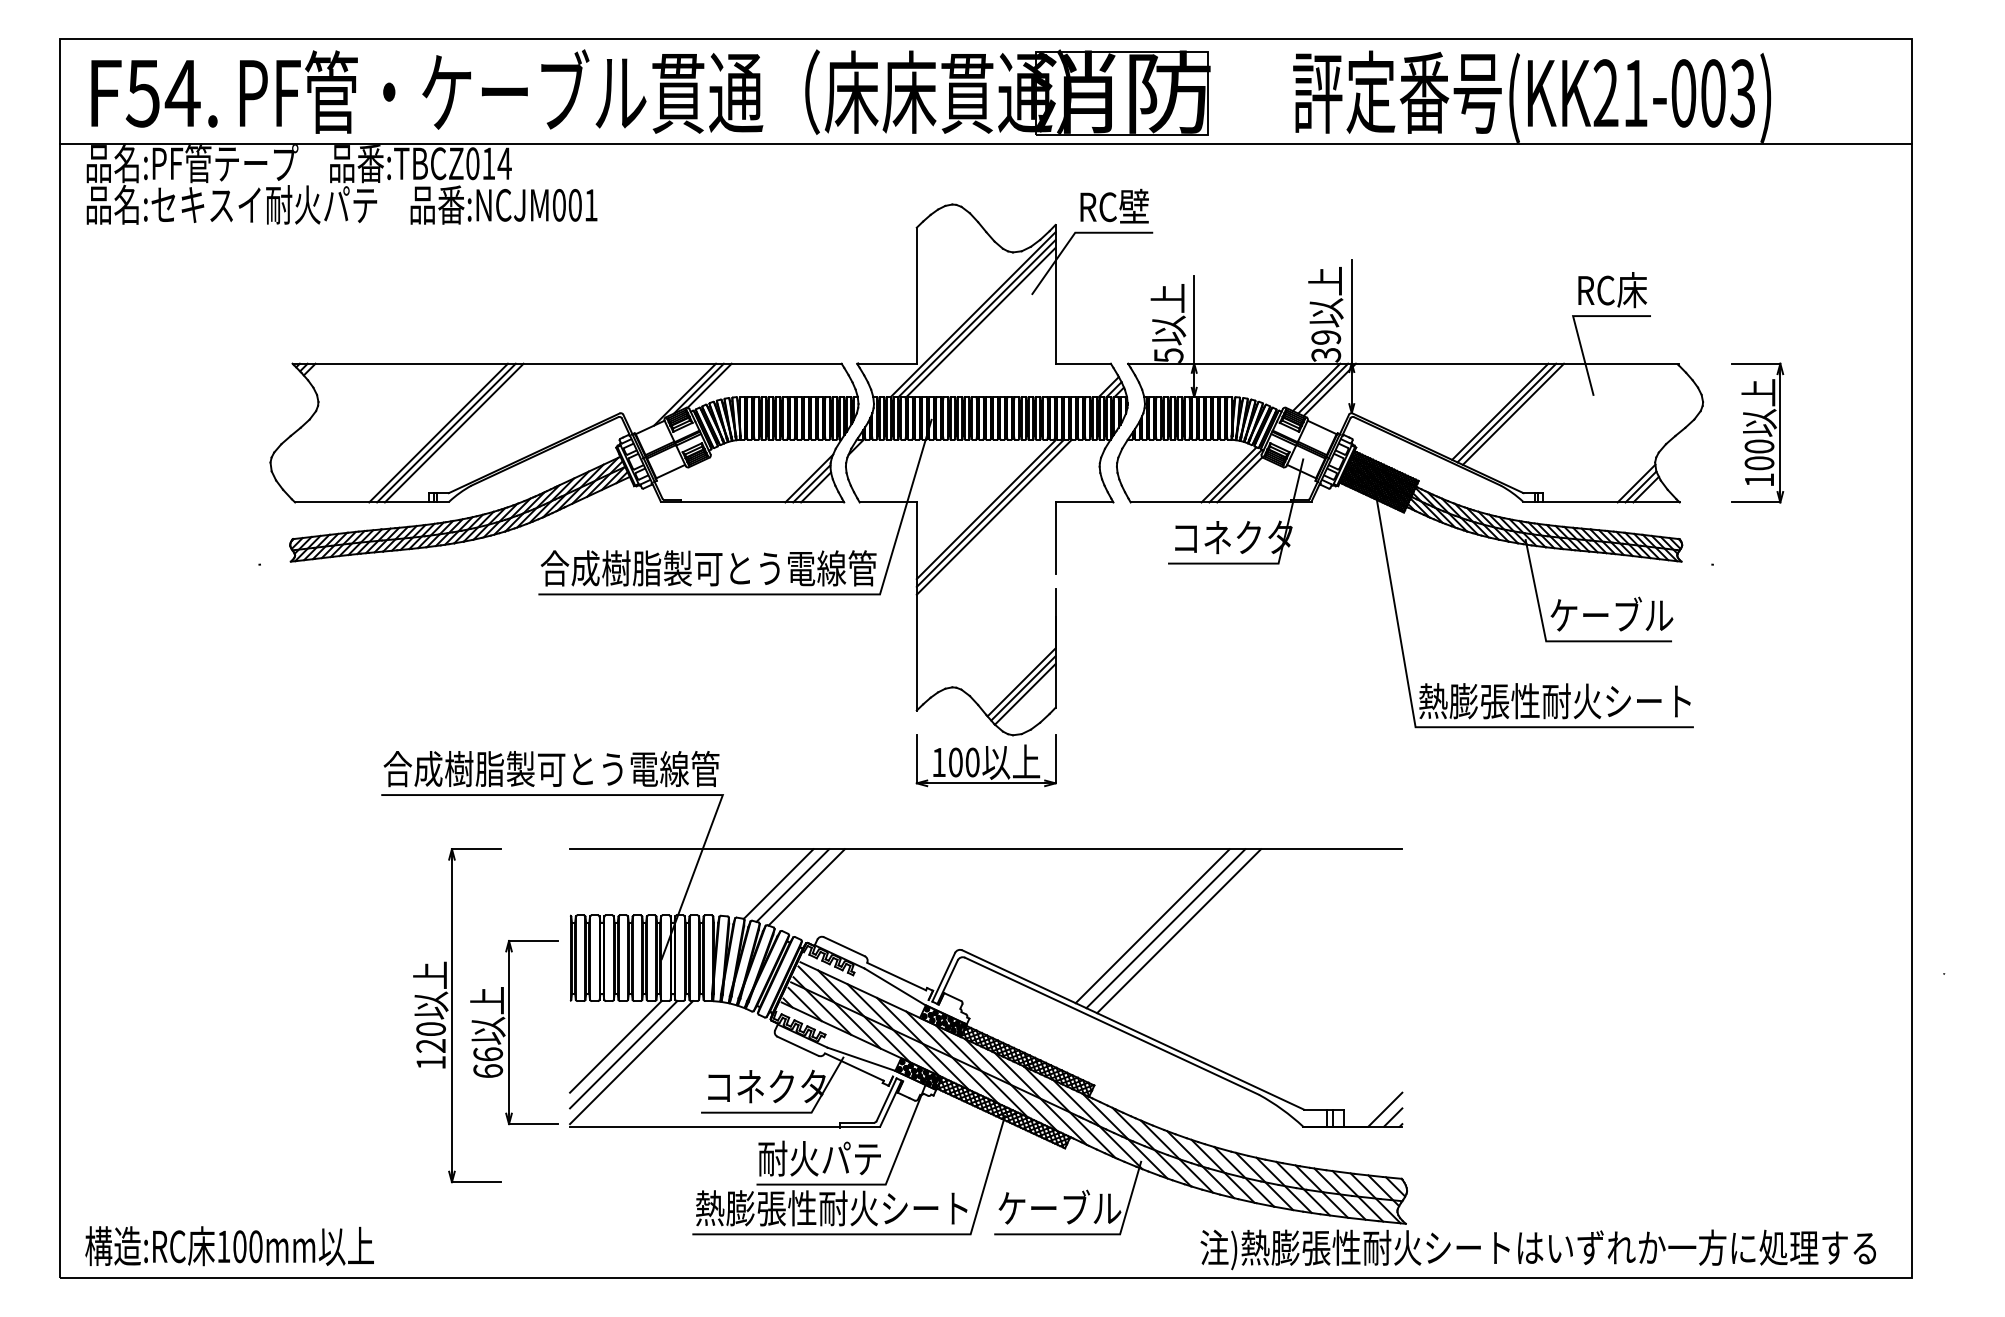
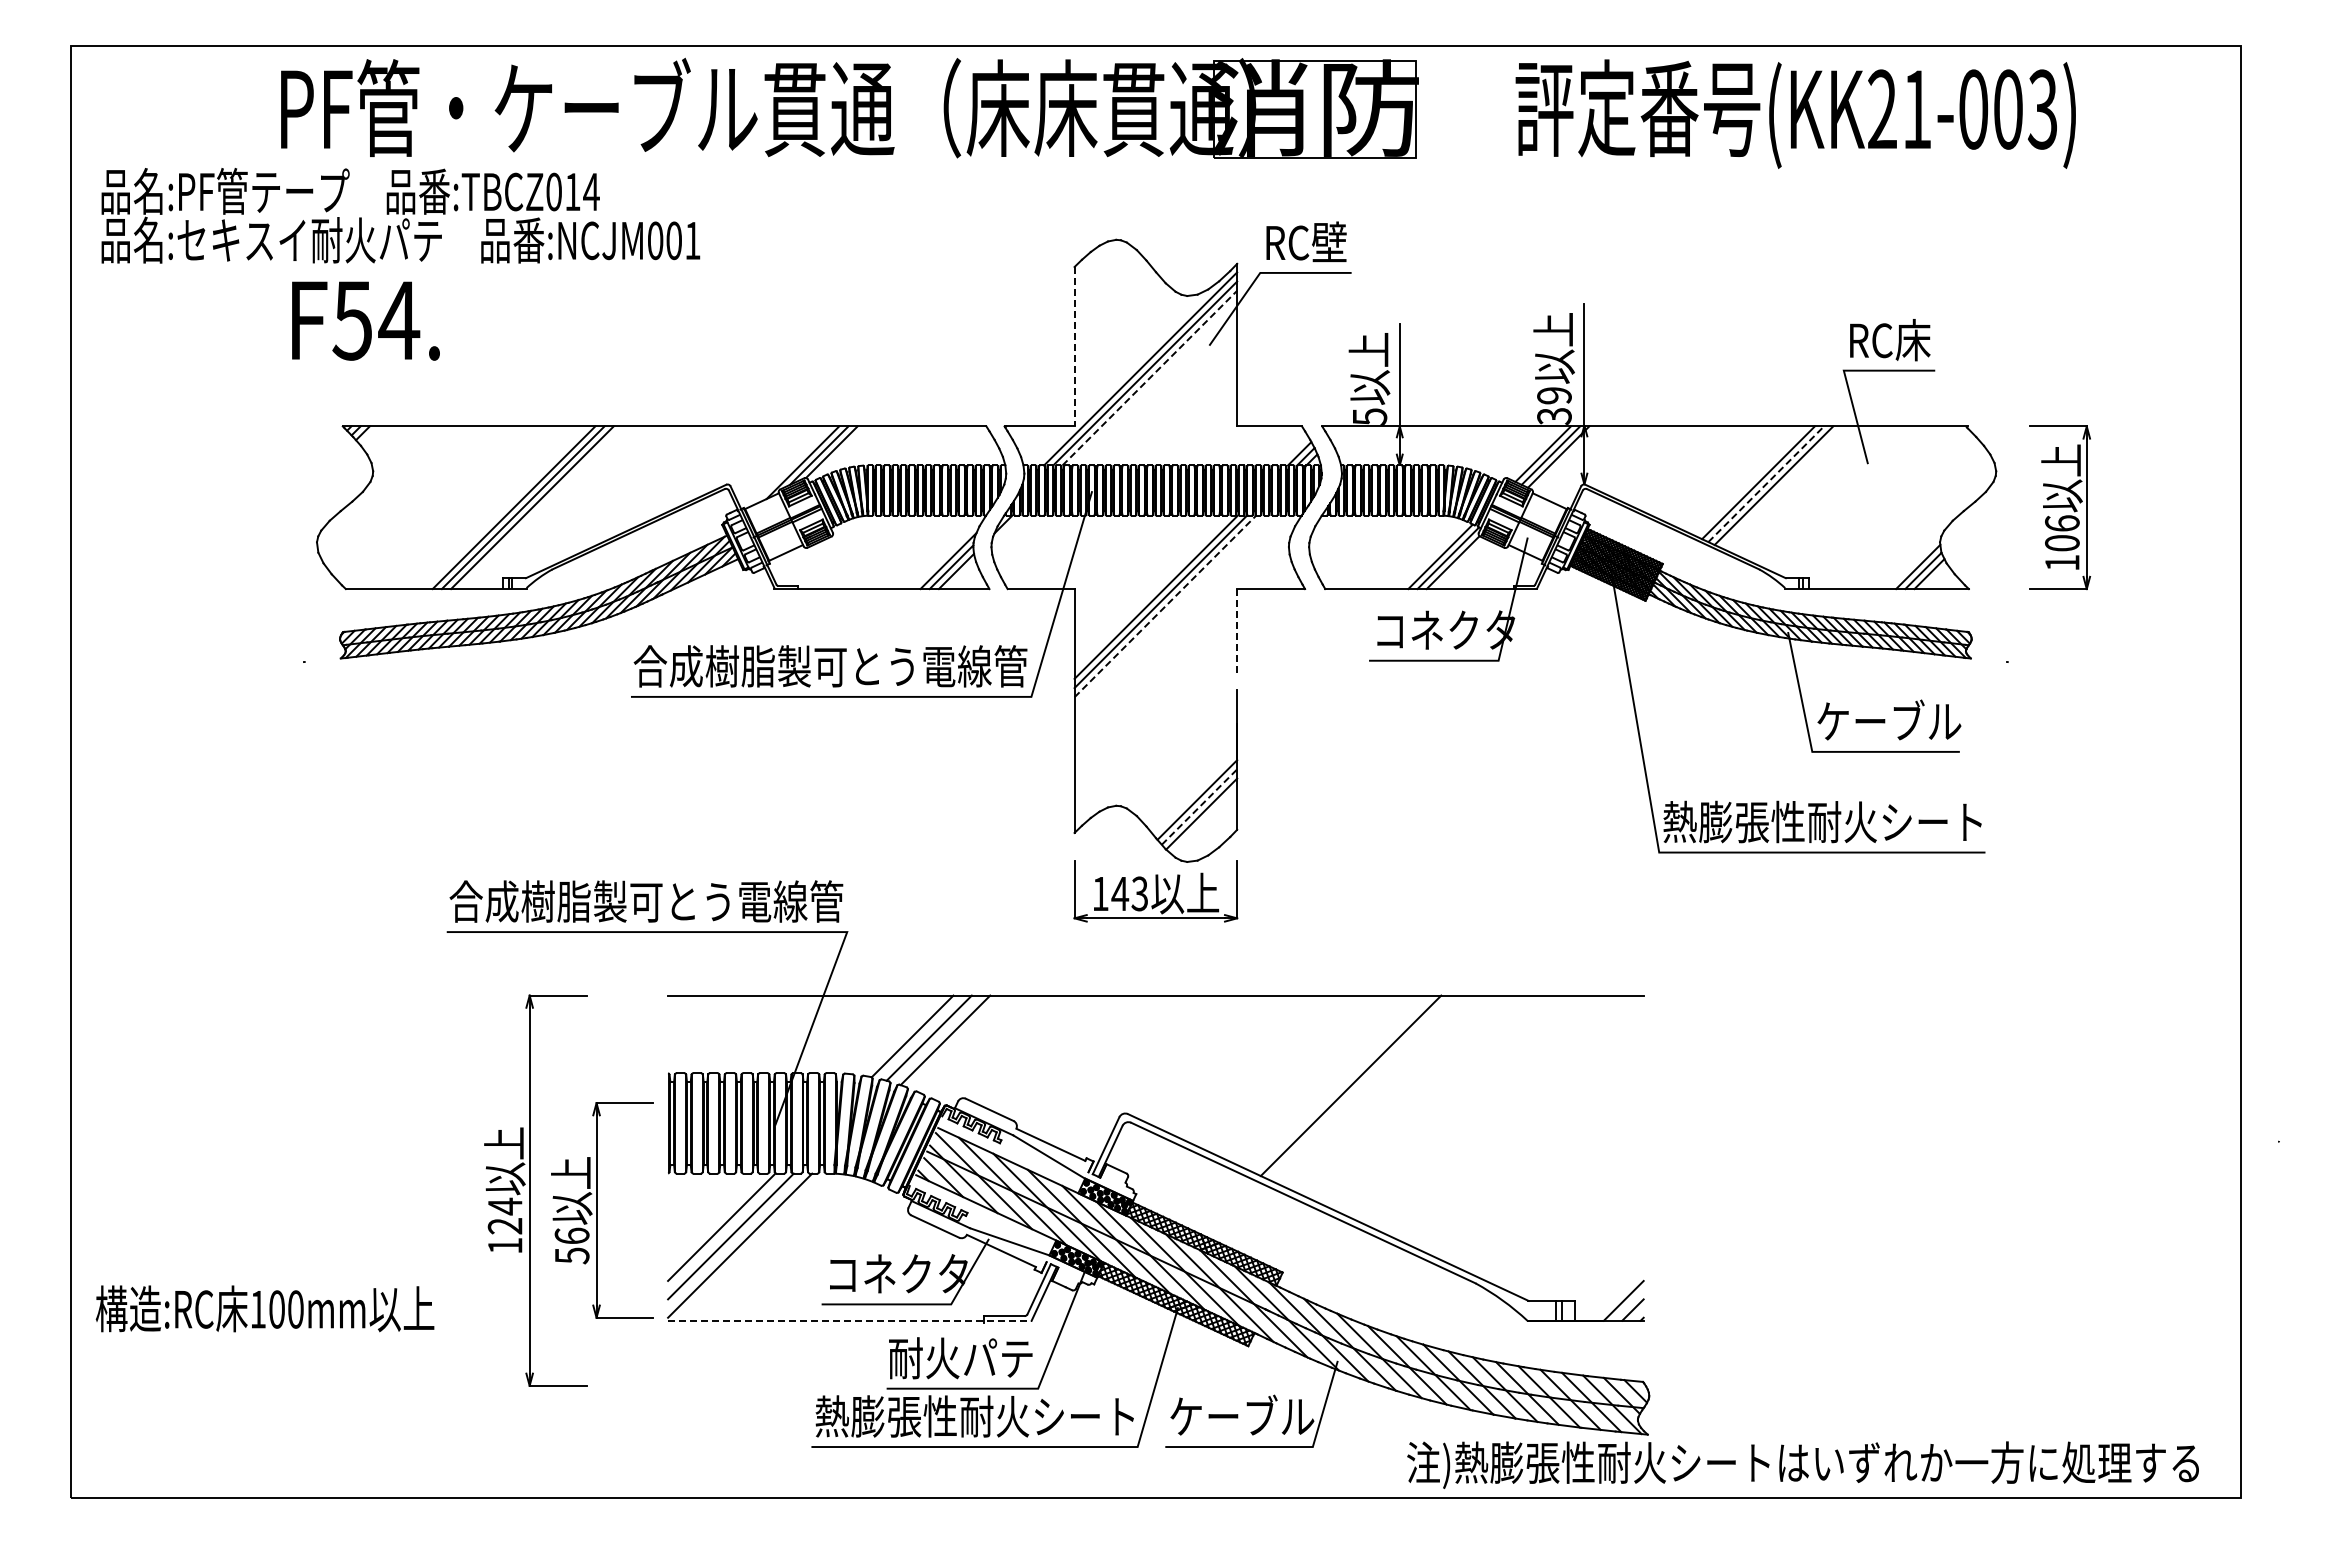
text: (154, 93) -> (365, 320), moved
line: (985, 143) -> (1155, 168), removed
line: (916, 295) -> (1074, 346), solid -> dashed
line: (980, 322) -> (1149, 378), solid -> dashed
line: (1507, 413) -> (1766, 484), solid -> dashed
text: (1759, 446) -> (2062, 523), 100 -> 106
line: (994, 517) -> (1165, 606), solid -> dashed
line: (1055, 538) -> (1237, 631), solid -> dashed
line: (1023, 687) -> (1199, 806), solid -> dashed
text: (963, 762) -> (1129, 893), 100 -> 143
line: (1165, 928) -> (1366, 1088), removed
line: (1178, 931) -> (1381, 1091), removed
text: (430, 1029) -> (504, 1206), 120 -> 124
text: (487, 1070) -> (571, 1255), 66 -> 56
line: (724, 1126) -> (849, 1320), solid -> dashed
text: (229, 1245) -> (264, 1308), moved

